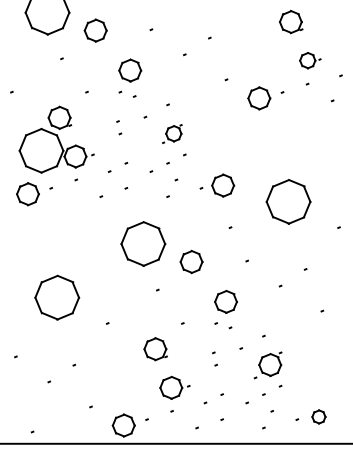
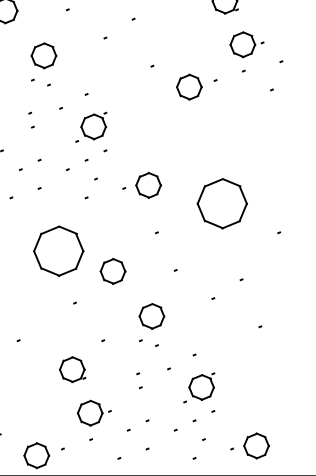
part: (309, 60) -> (245, 44), size x1.43
part: (172, 133) -> (91, 126), size x1.43
part: (318, 416) -> (256, 445), size x1.67

